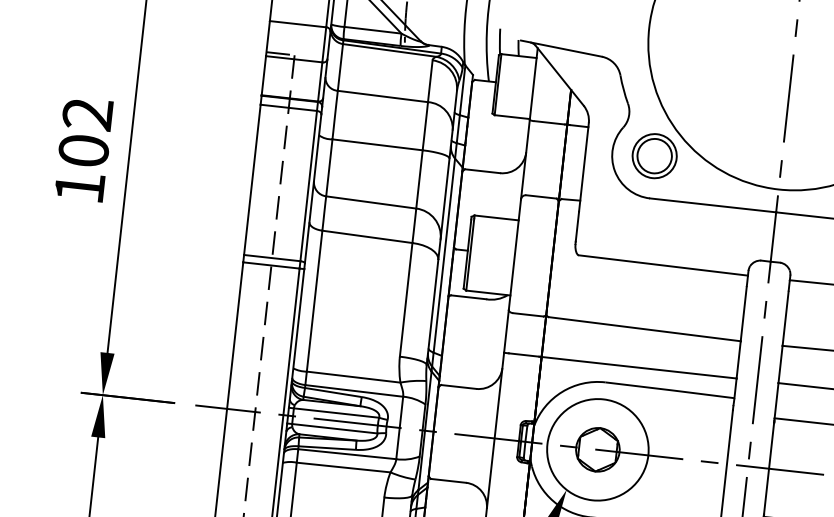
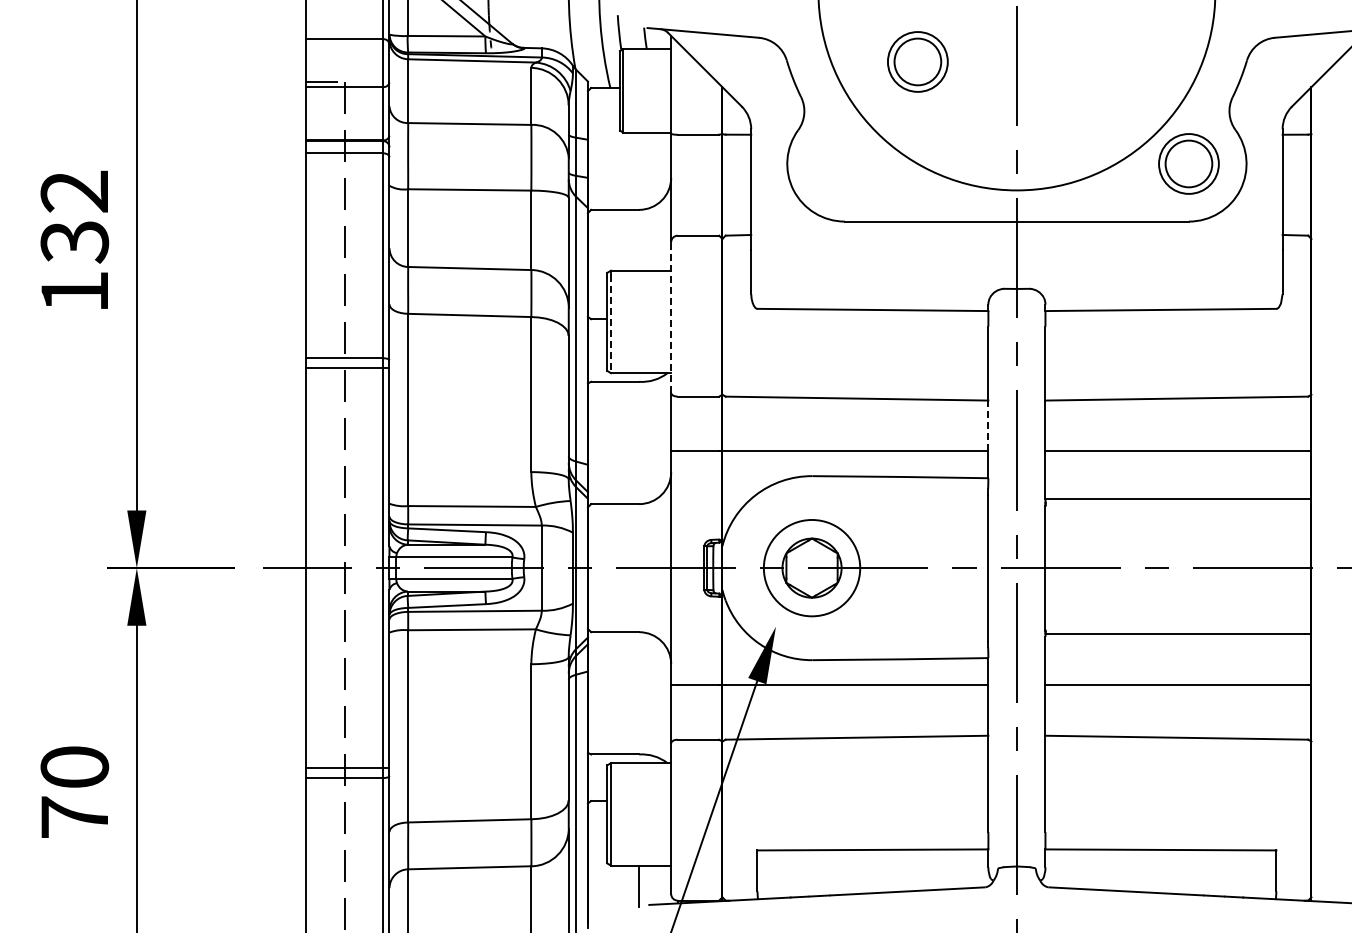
text: (83, 151) -> (74, 242), 102 -> 132
part: (654, 155) -> (917, 61), moved
line: (470, 254) -> (611, 324), solid -> dashed
line: (515, 254) -> (671, 317), solid -> dashed
line: (738, 359) -> (988, 425), solid -> dashed
circle: (597, 449) -> (811, 567), size x0.7

